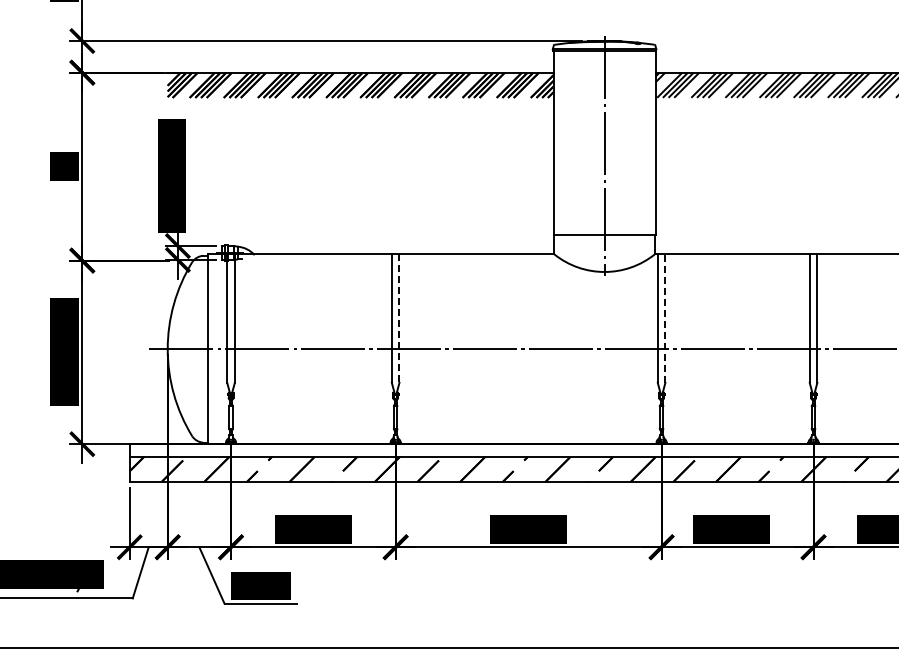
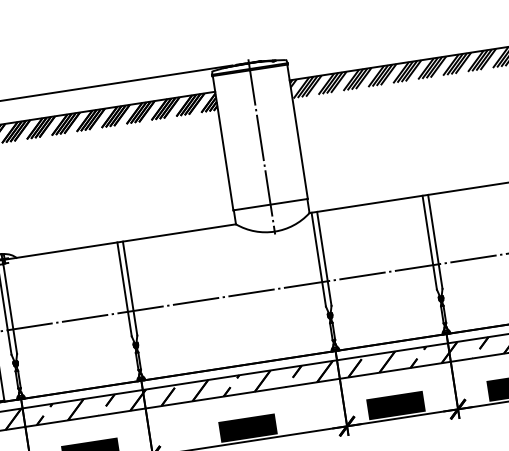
line: (665, 318) -> (324, 258), dashed -> solid
line: (399, 319) -> (130, 289), dashed -> solid

